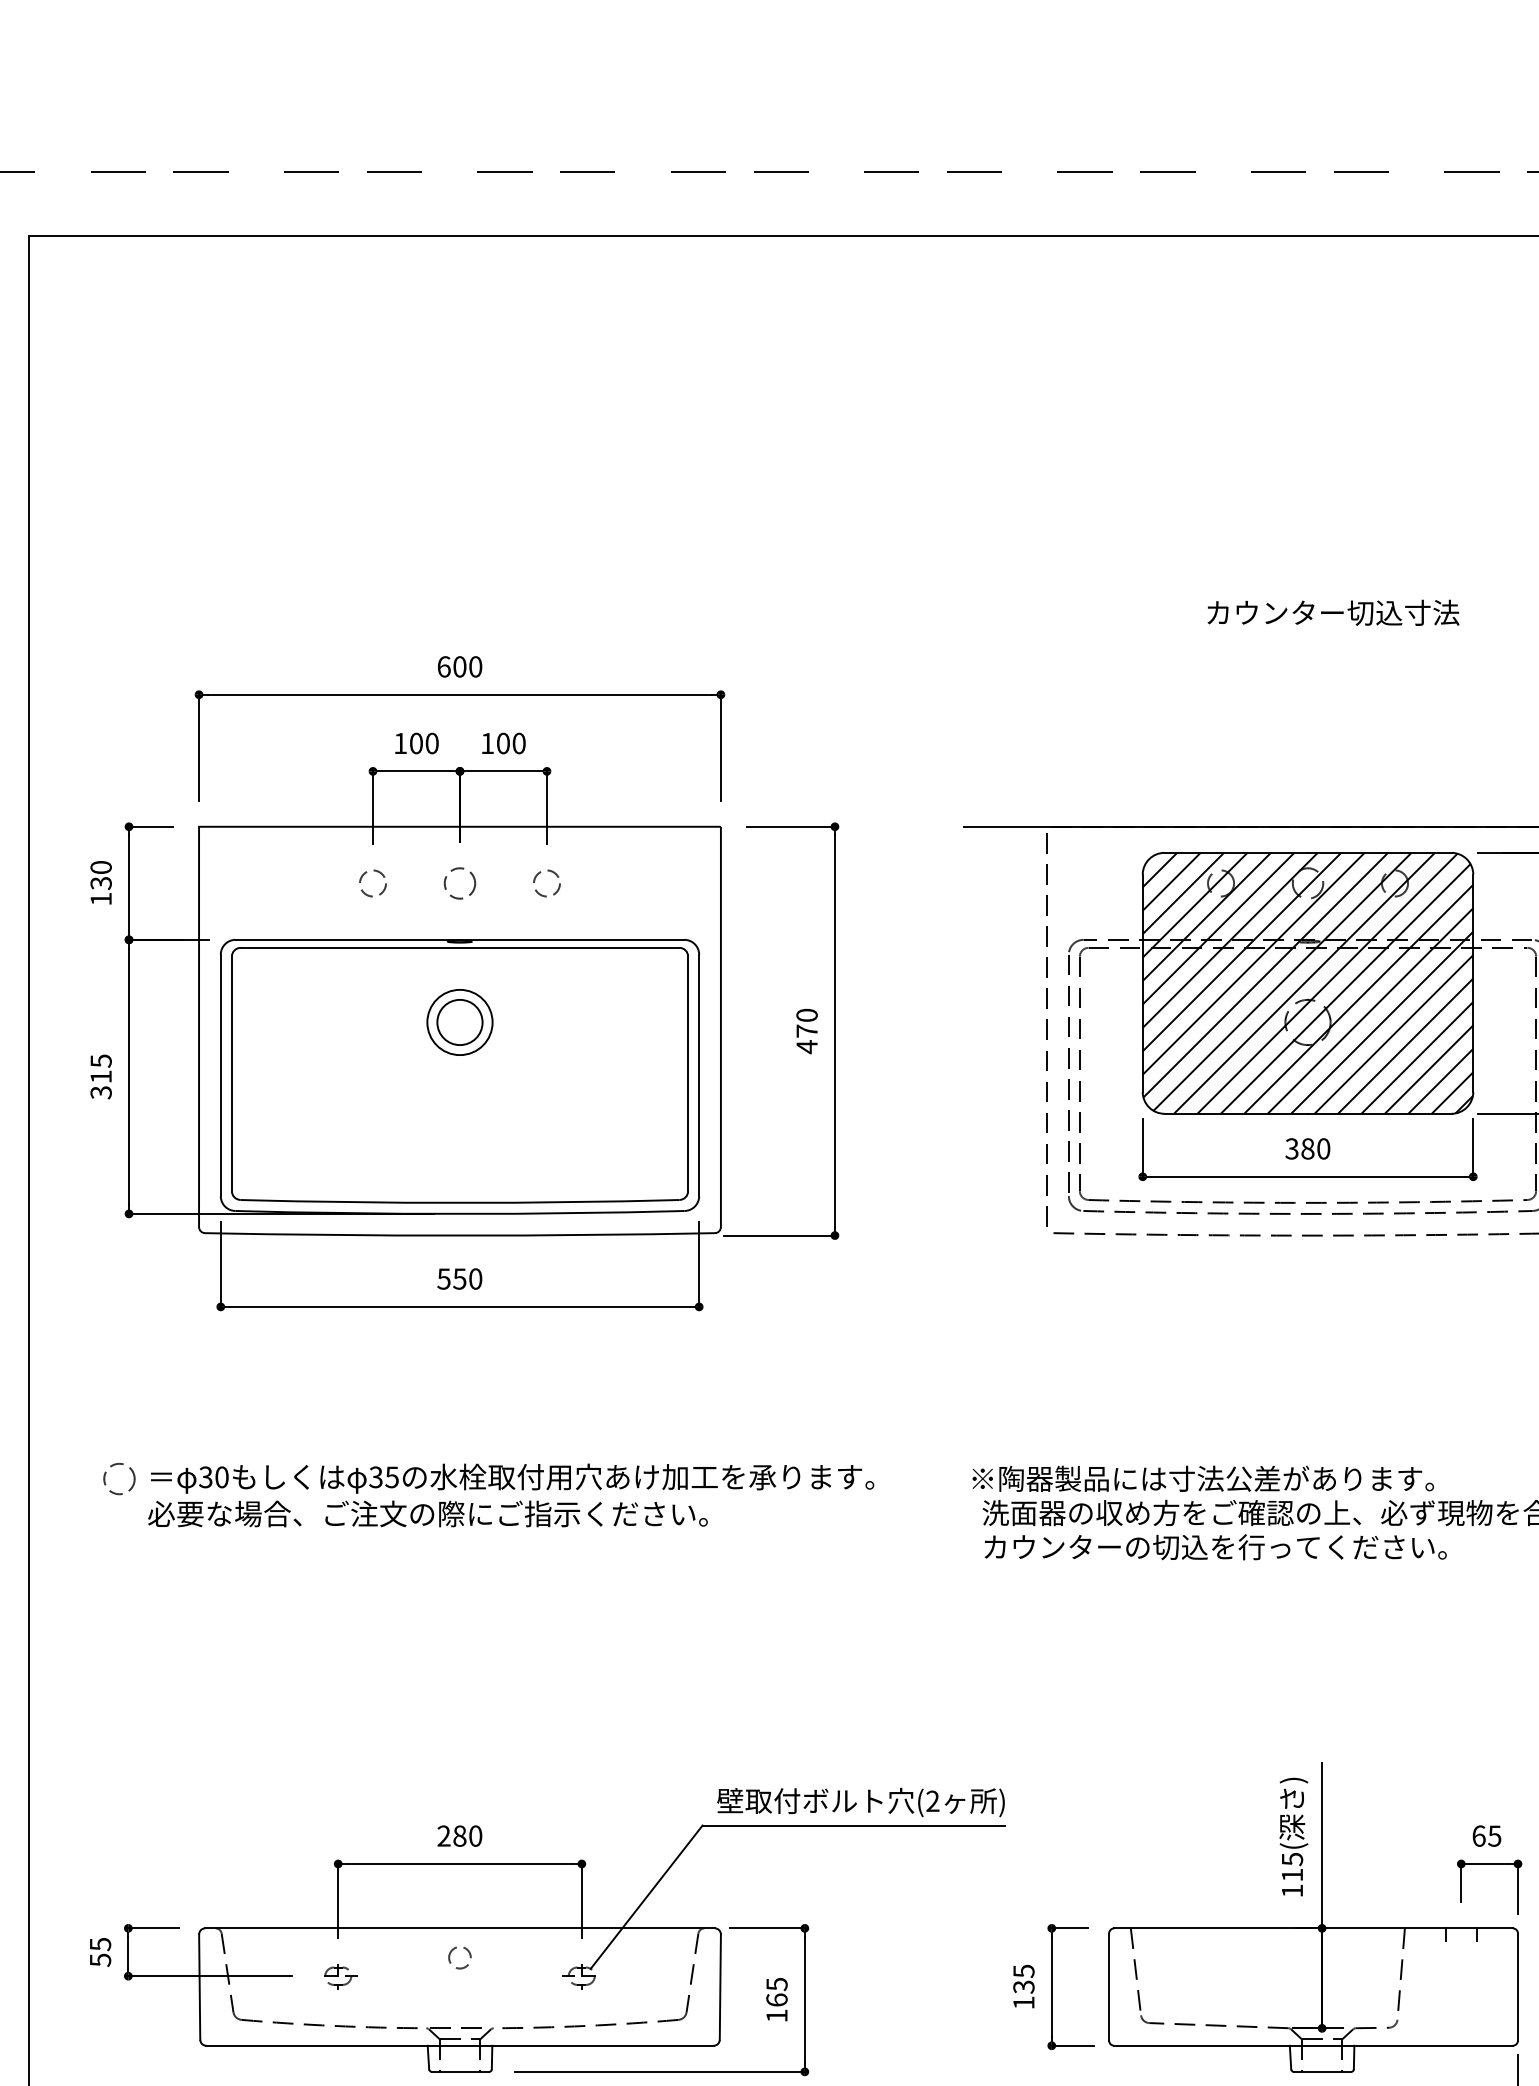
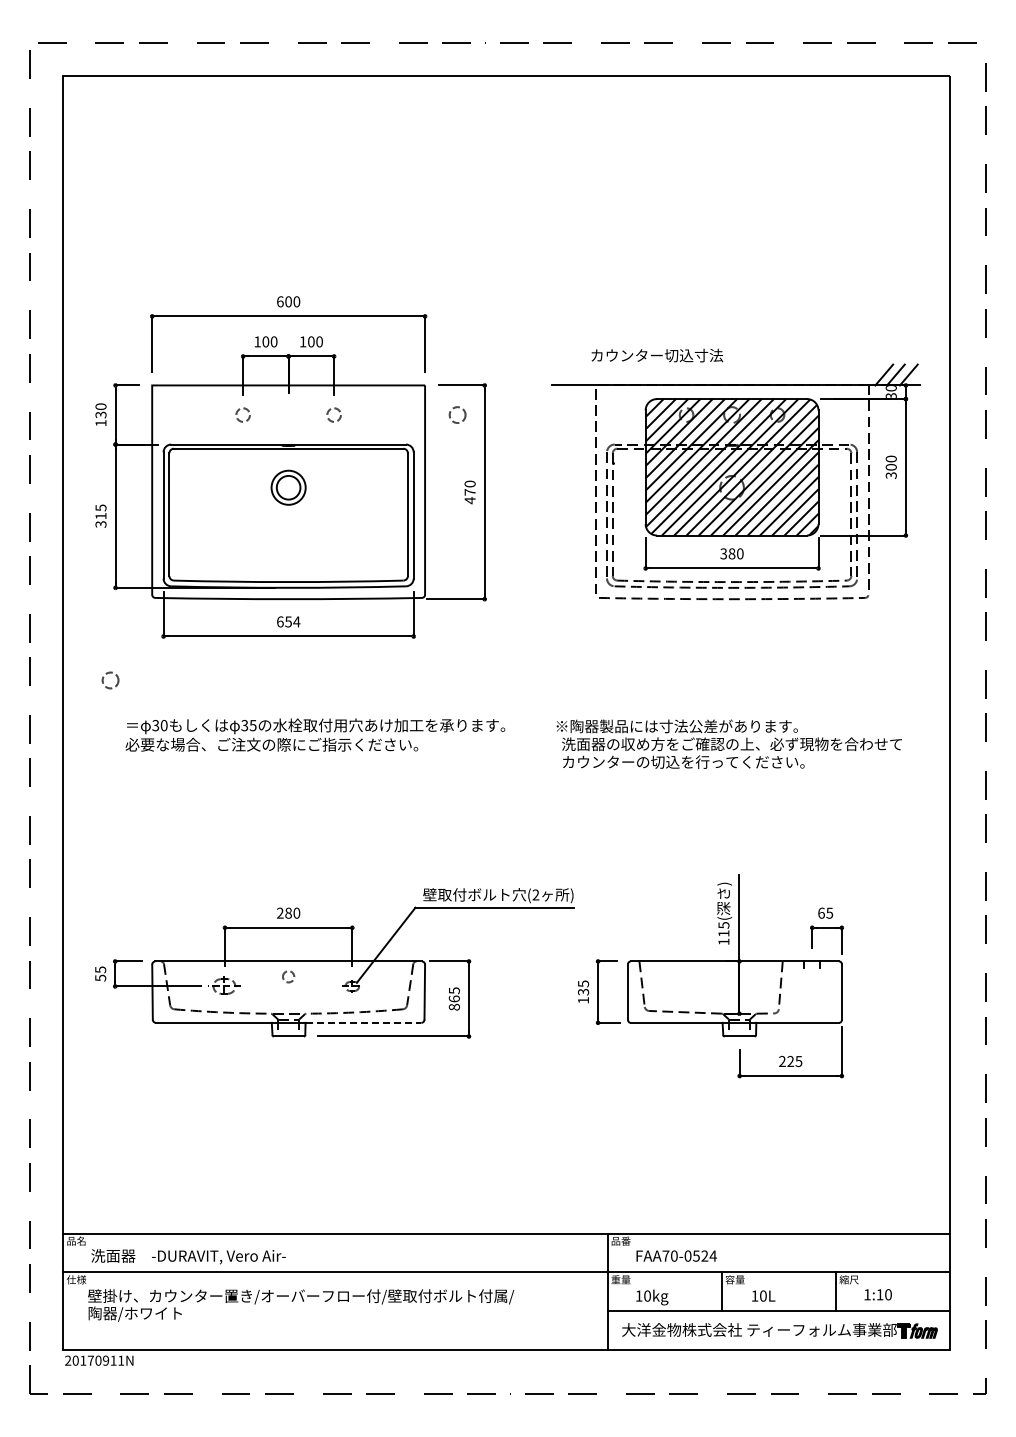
text: (1333, 612) -> (657, 355), moved
circle: (459, 882) -> (457, 414), moved
text: (459, 1278) -> (288, 621), 550 -> 654
circle: (119, 1479) -> (110, 680), moved
part: (339, 1976) -> (225, 986), size x1.6
text: (775, 2014) -> (453, 1006), 165 -> 865
line: (603, 2045) -> (363, 1022), solid -> dashed

